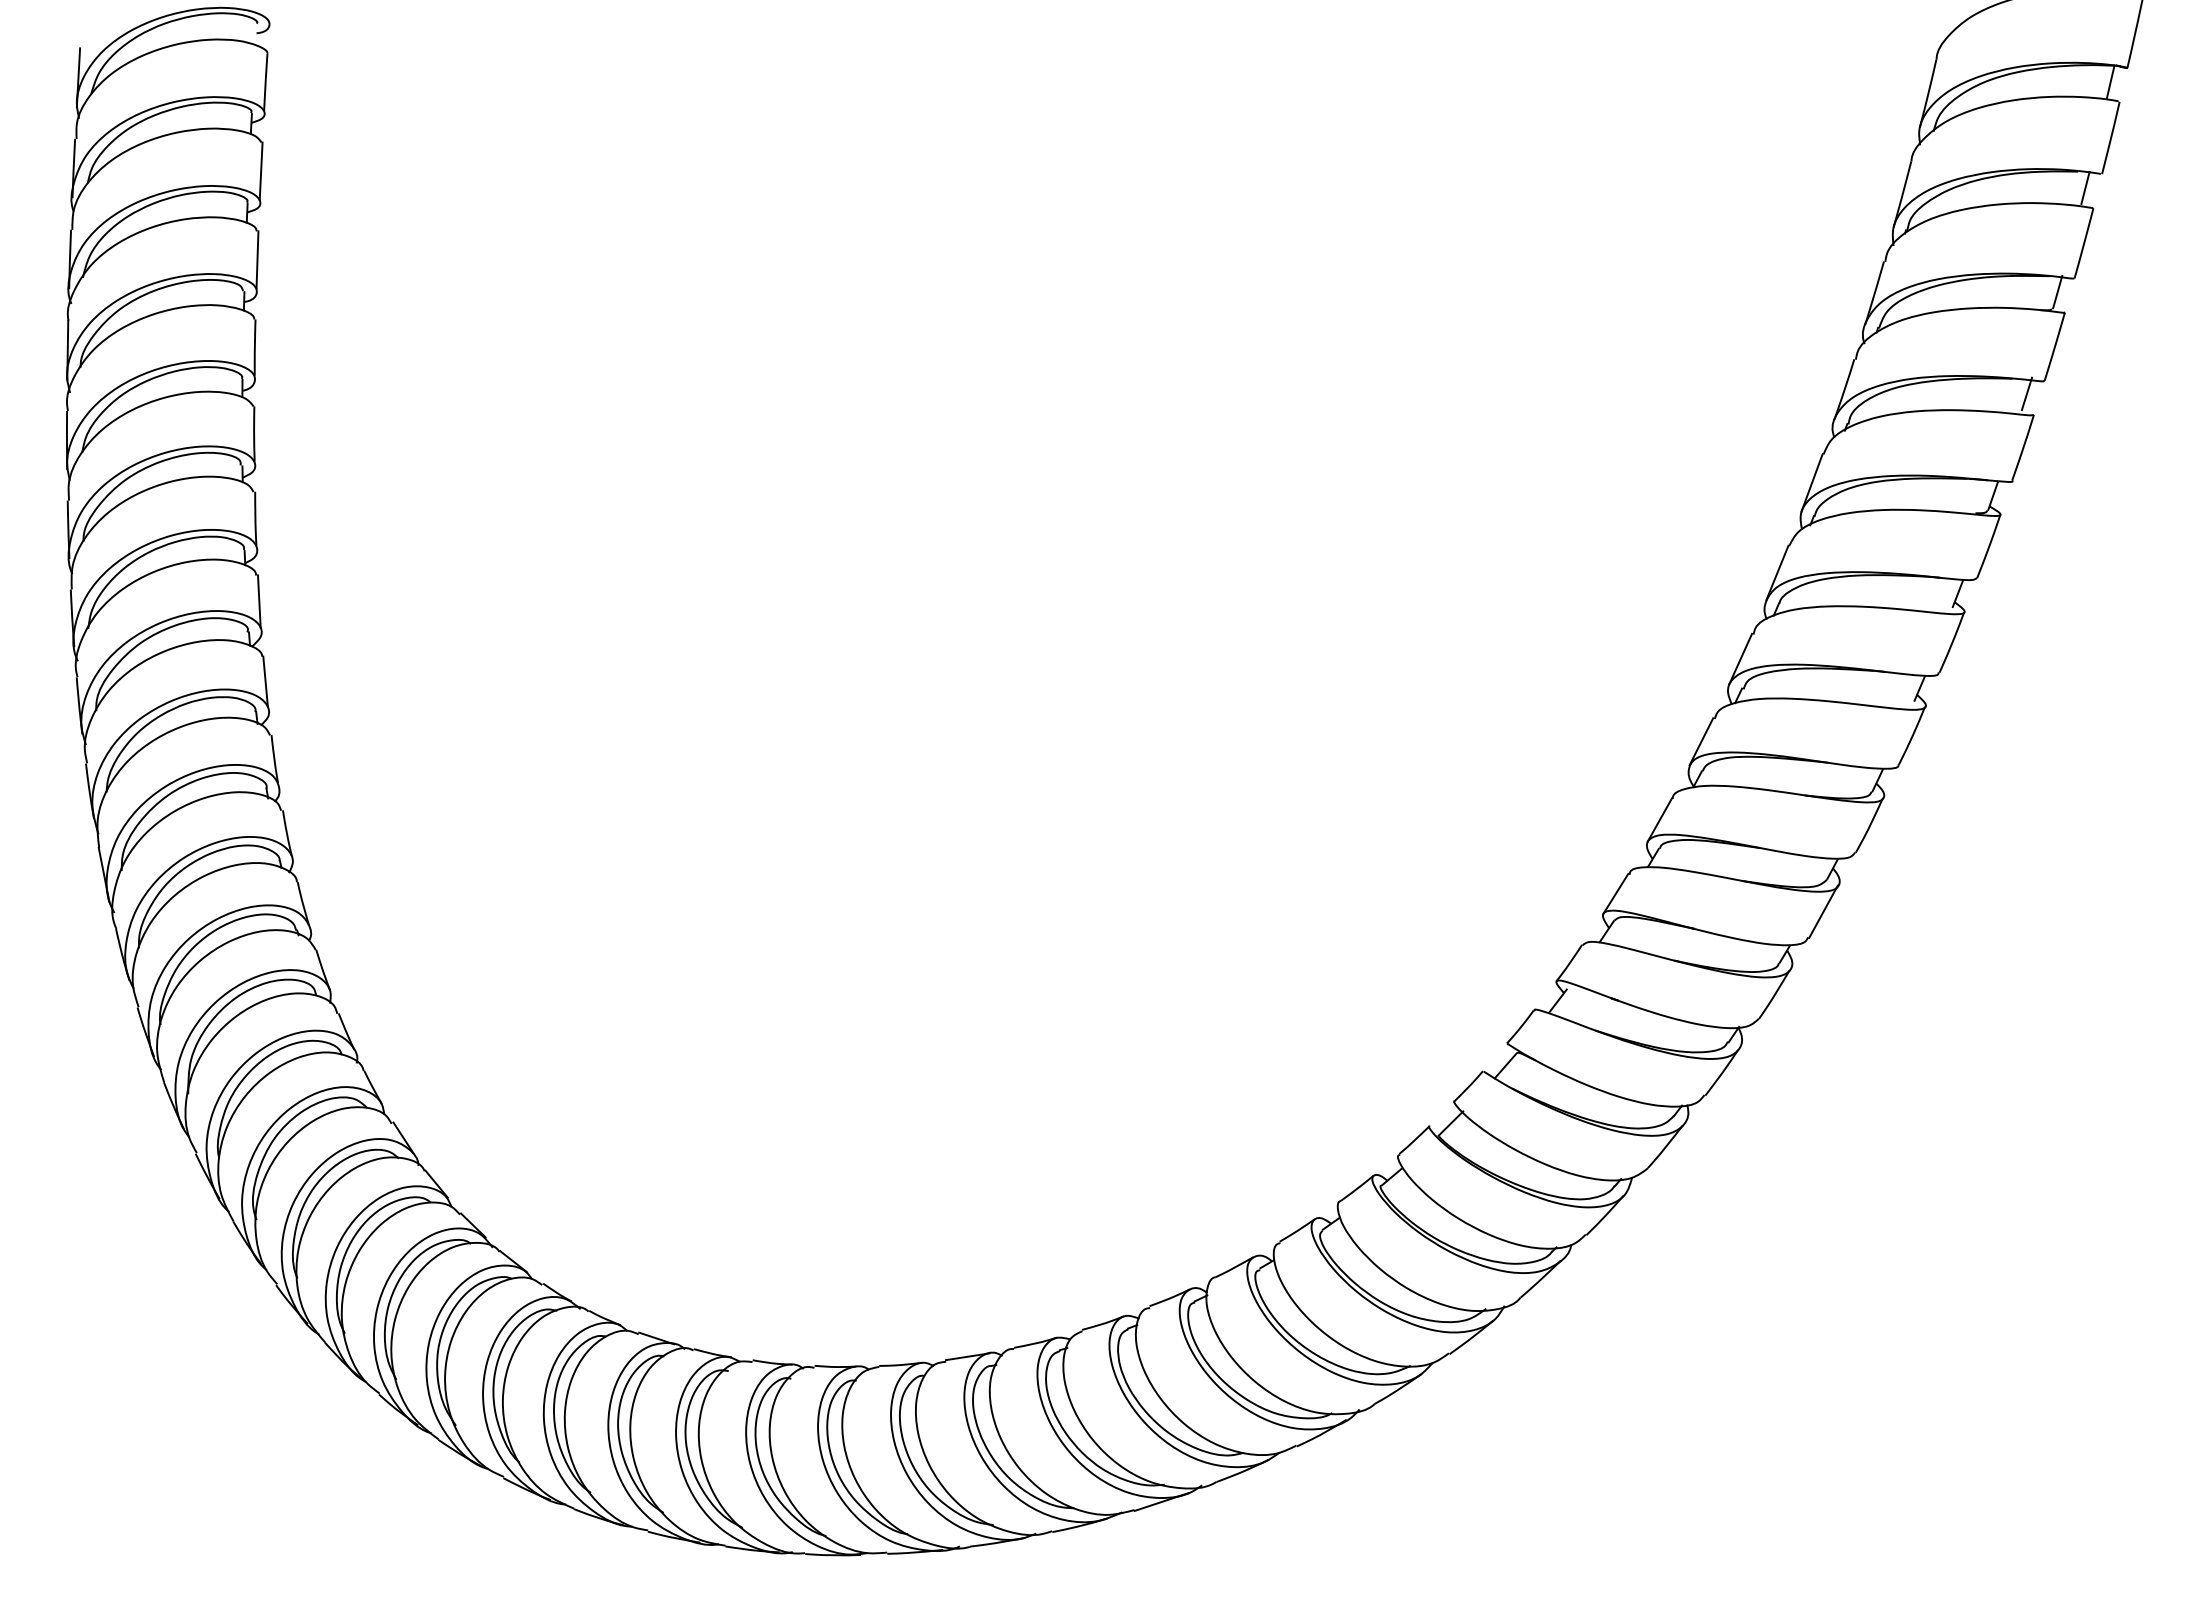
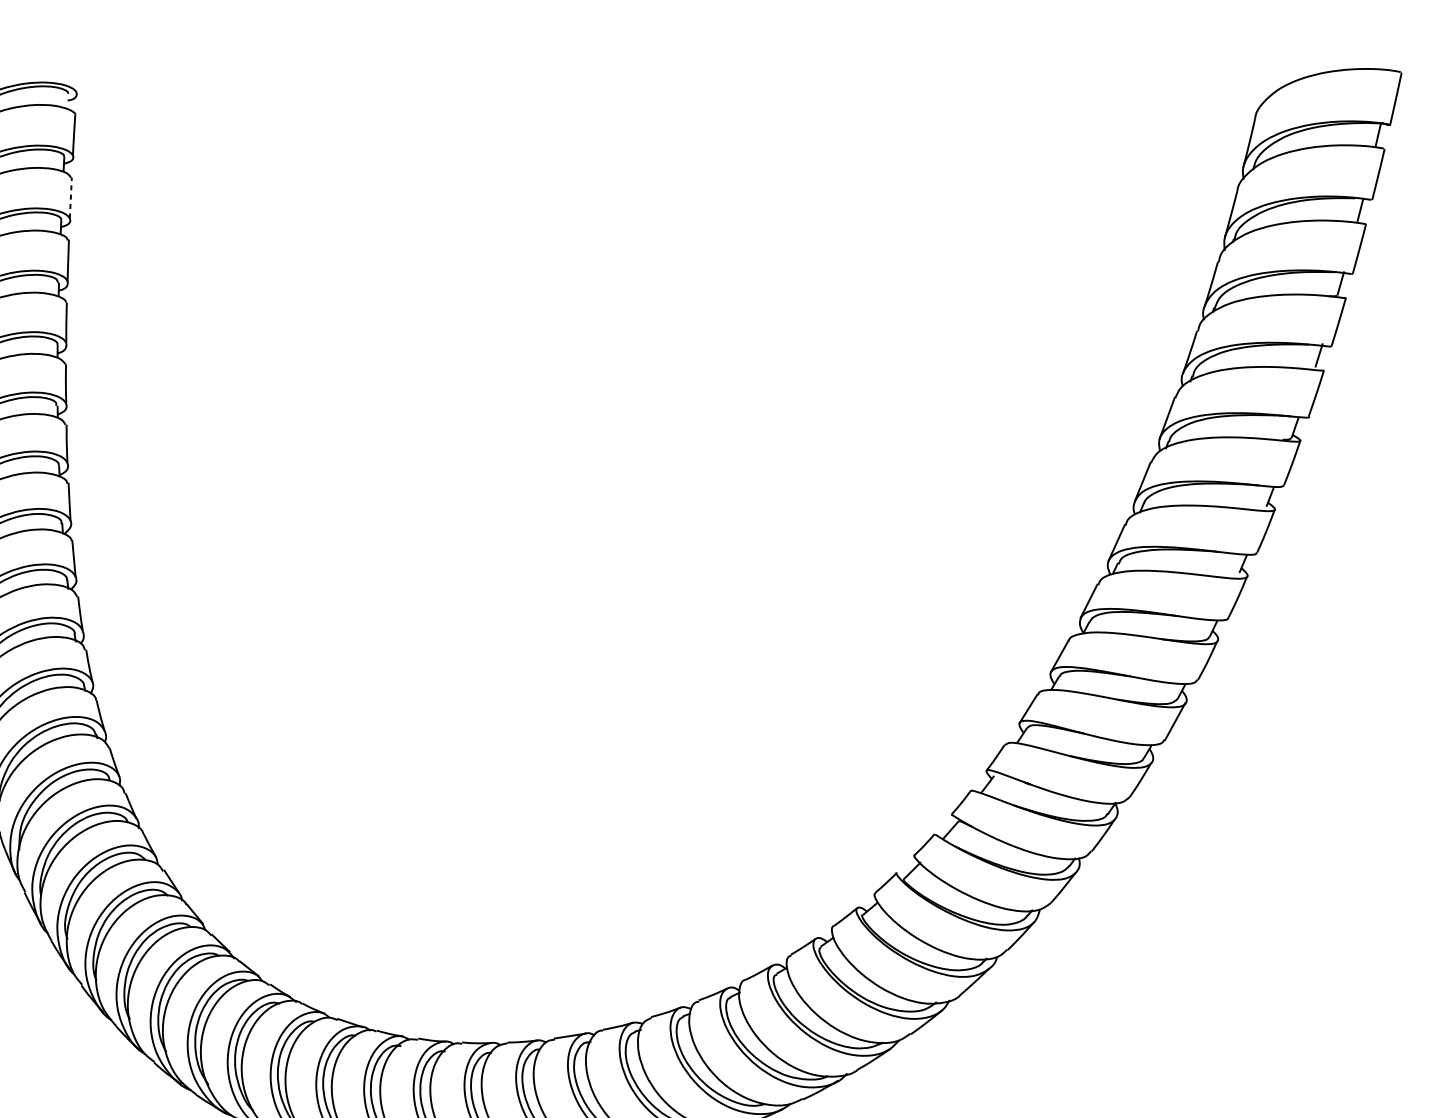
line: (261, 171) -> (71, 198), solid -> dashed

